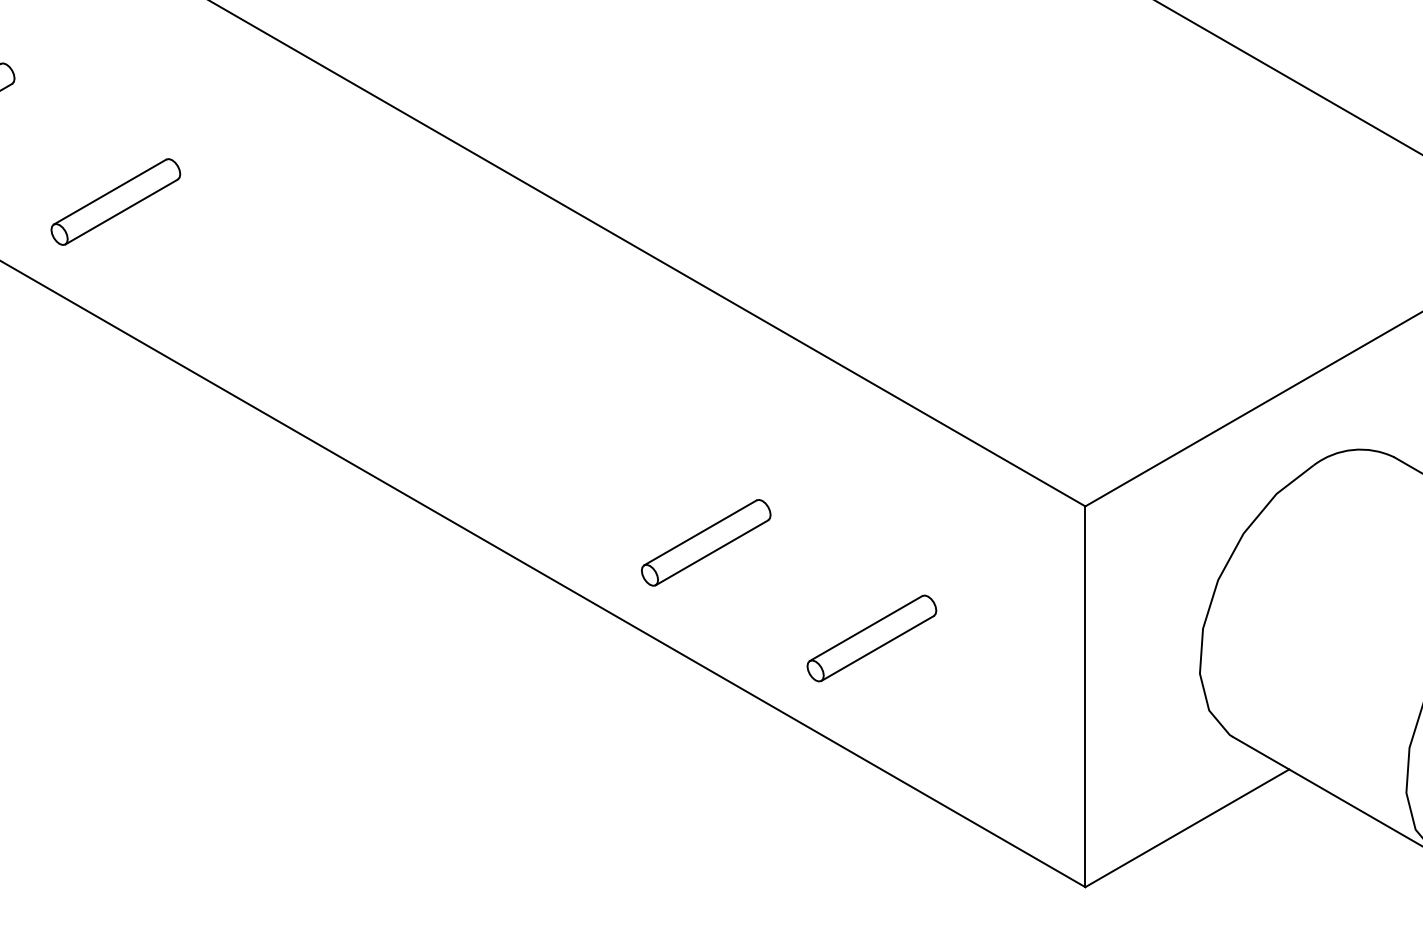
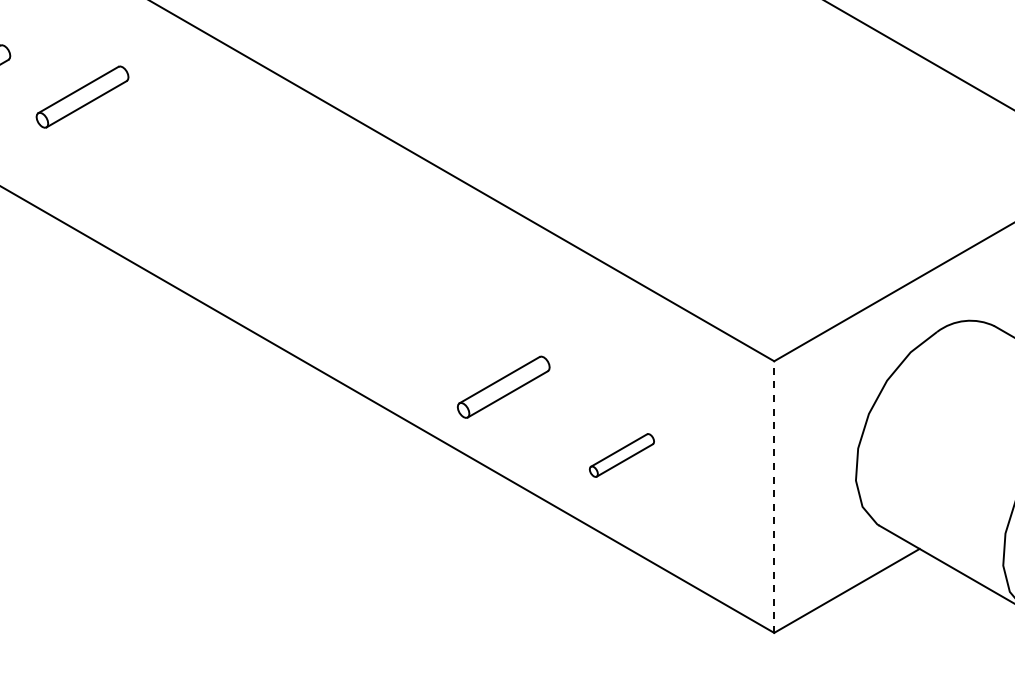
part: (115, 201) -> (82, 96), moved
part: (871, 638) -> (621, 455), size x0.7
line: (1085, 697) -> (774, 497), solid -> dashed

